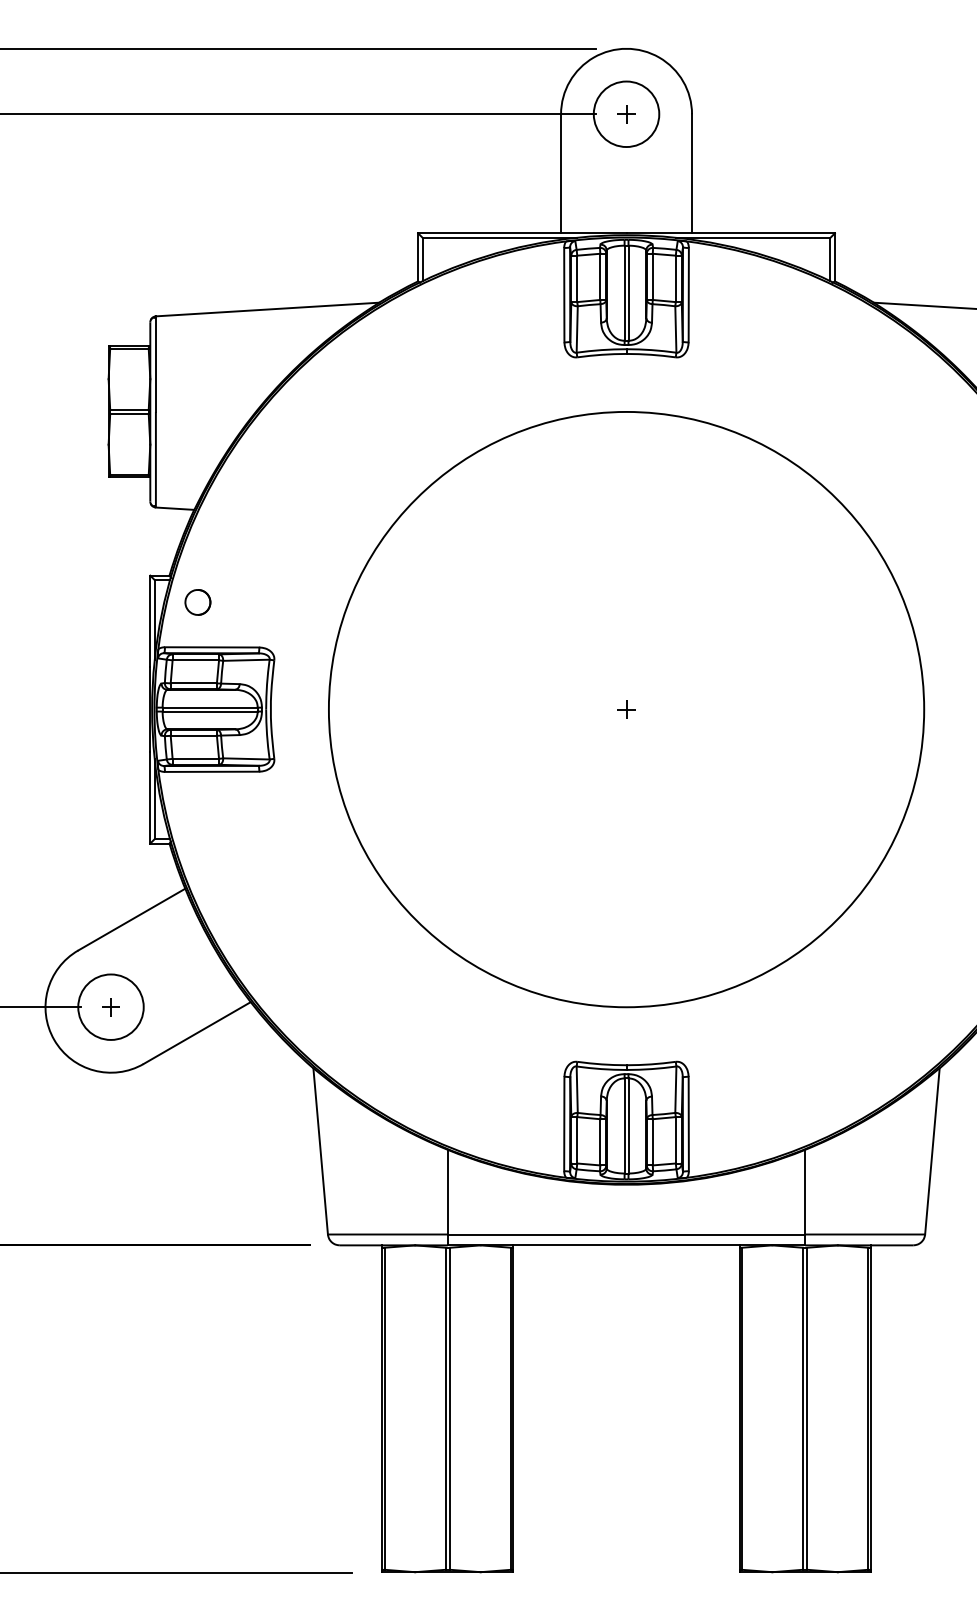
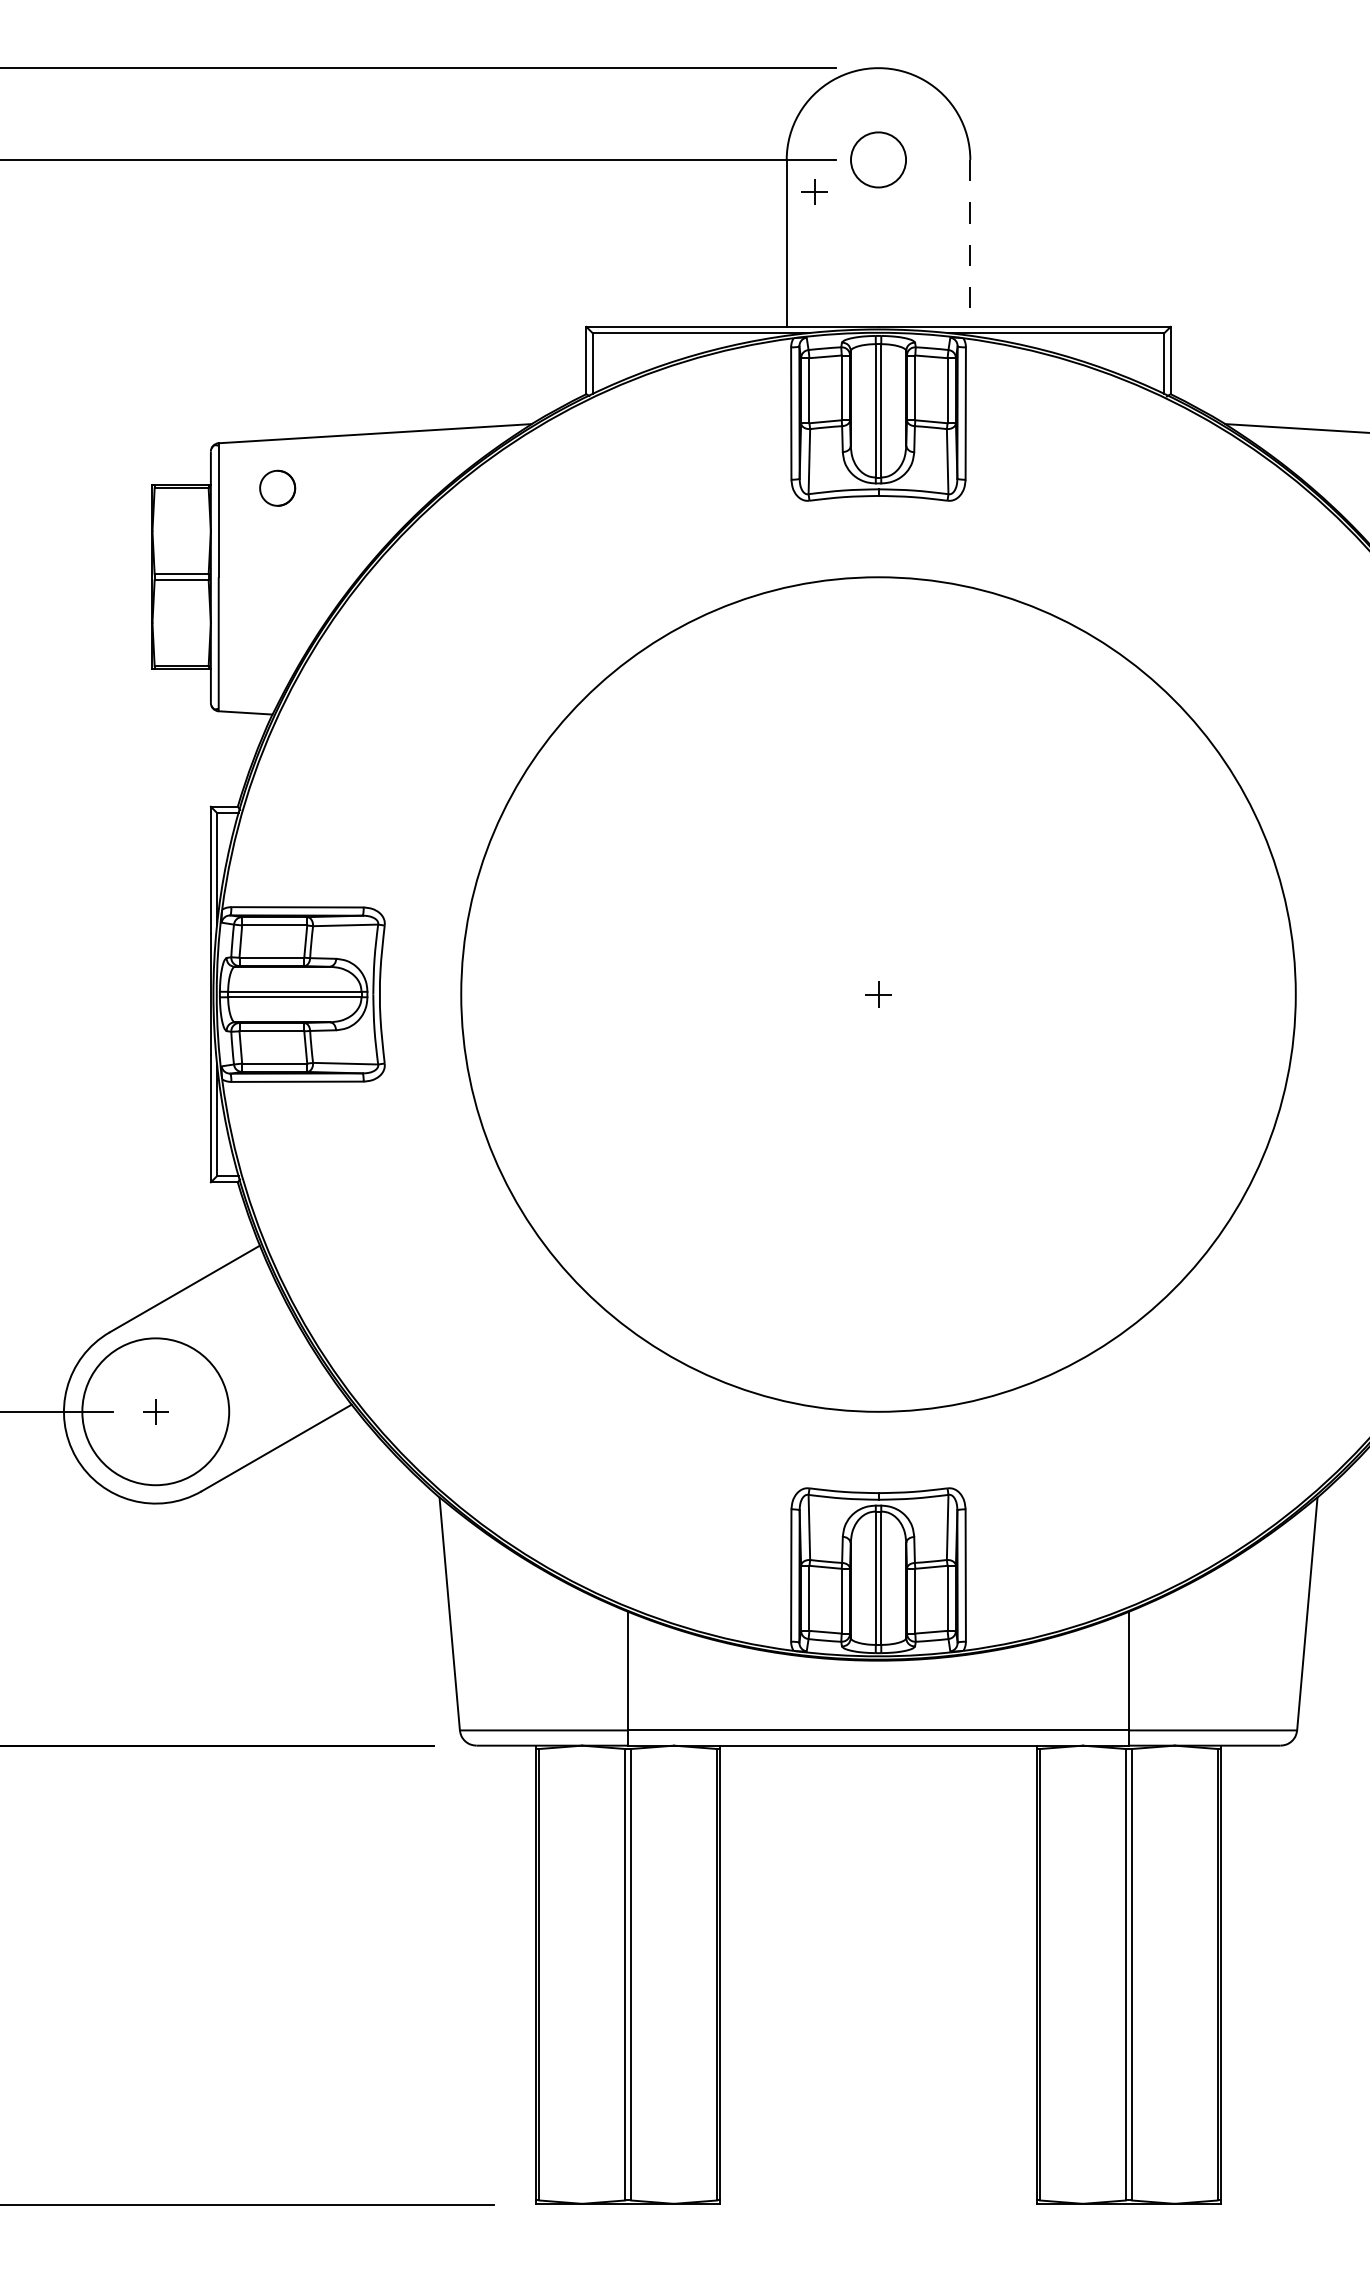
circle: (626, 113) -> (878, 159), size x0.6
part: (626, 113) -> (814, 191), moved
line: (692, 173) -> (970, 243), solid -> dashed
part: (197, 601) -> (277, 487), moved
circle: (110, 1007) -> (155, 1411), size x1.6

